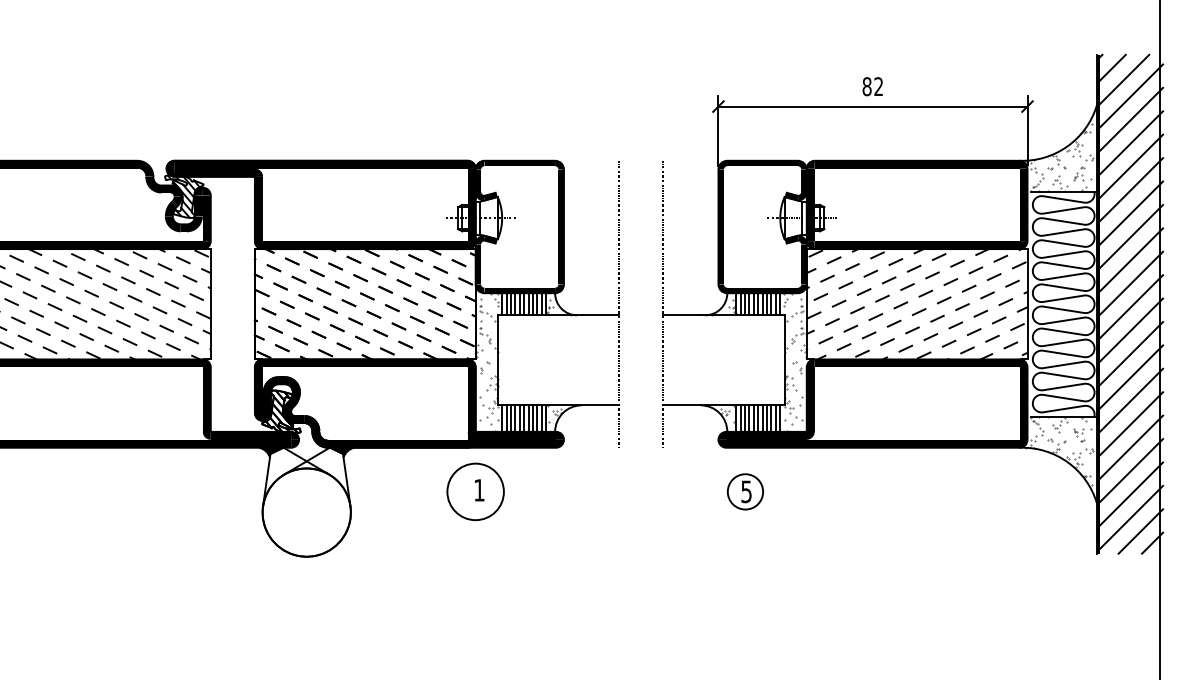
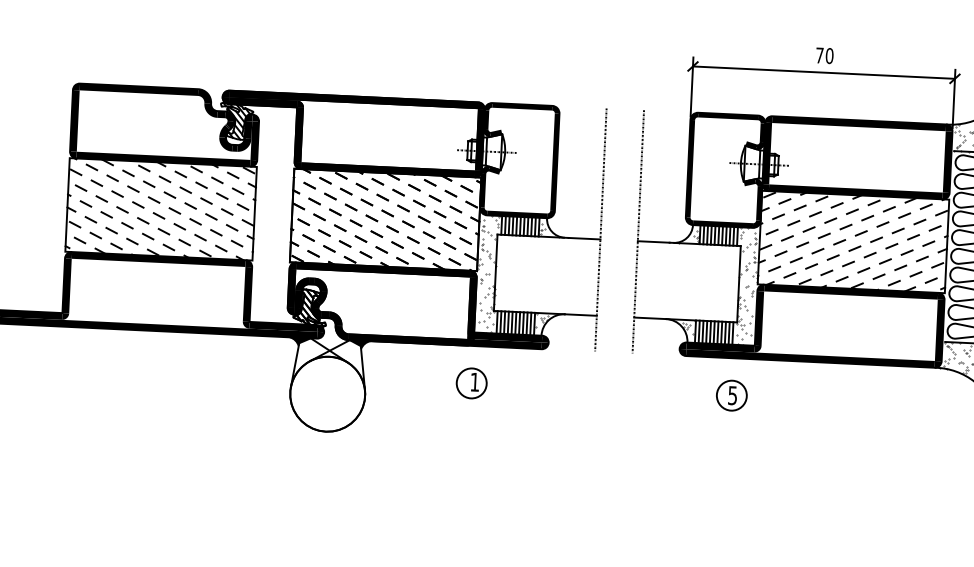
text: (872, 86) -> (824, 55), 82 -> 70
circle: (475, 491) -> (471, 383), size x0.62
part: (745, 491) -> (731, 395), moved

